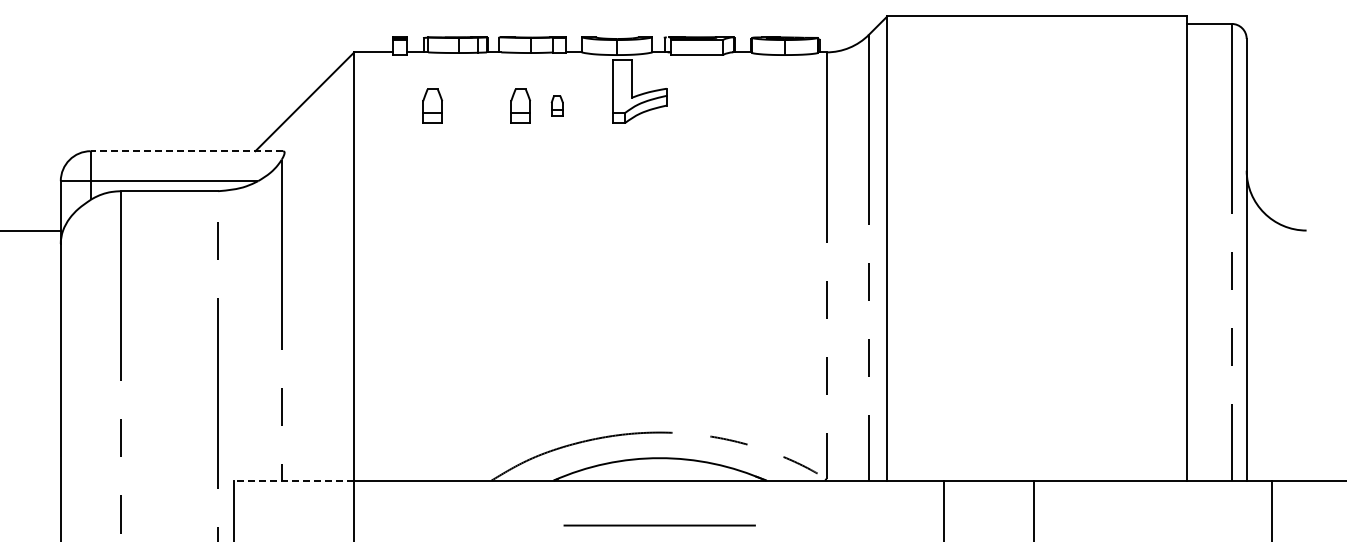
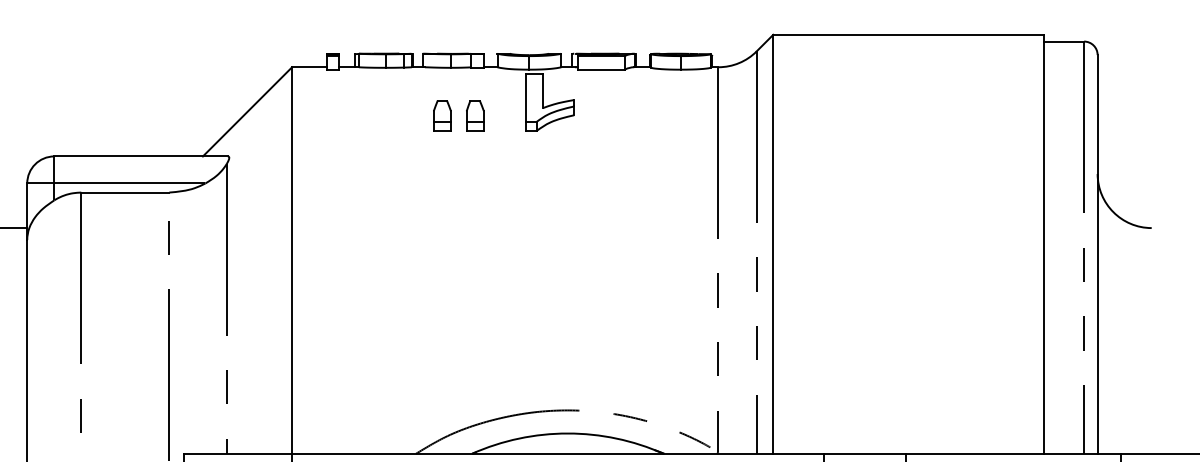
part: (432, 105) -> (362, 115), removed
part: (557, 105) -> (475, 115), size x1.67
line: (186, 151) -> (140, 156), dashed -> solid
line: (294, 480) -> (238, 453), dashed -> solid

